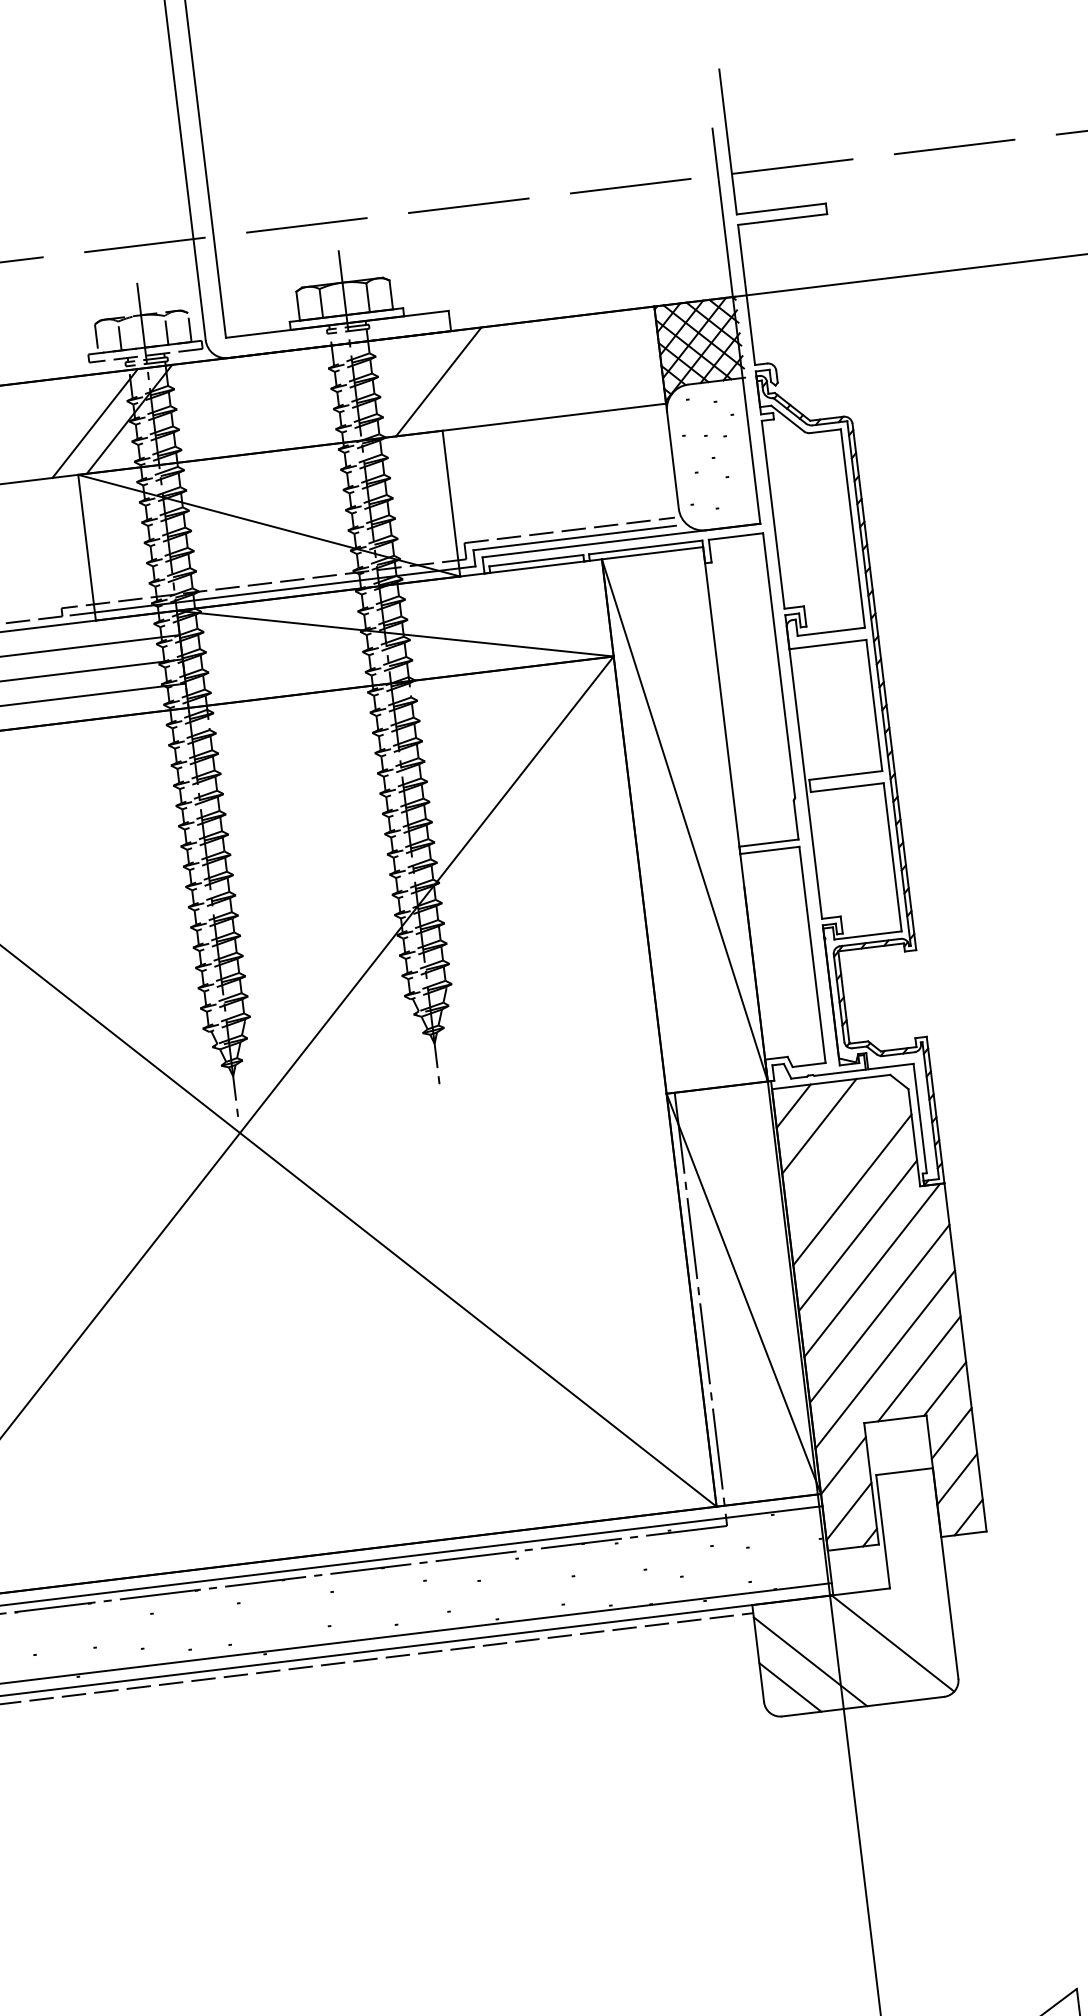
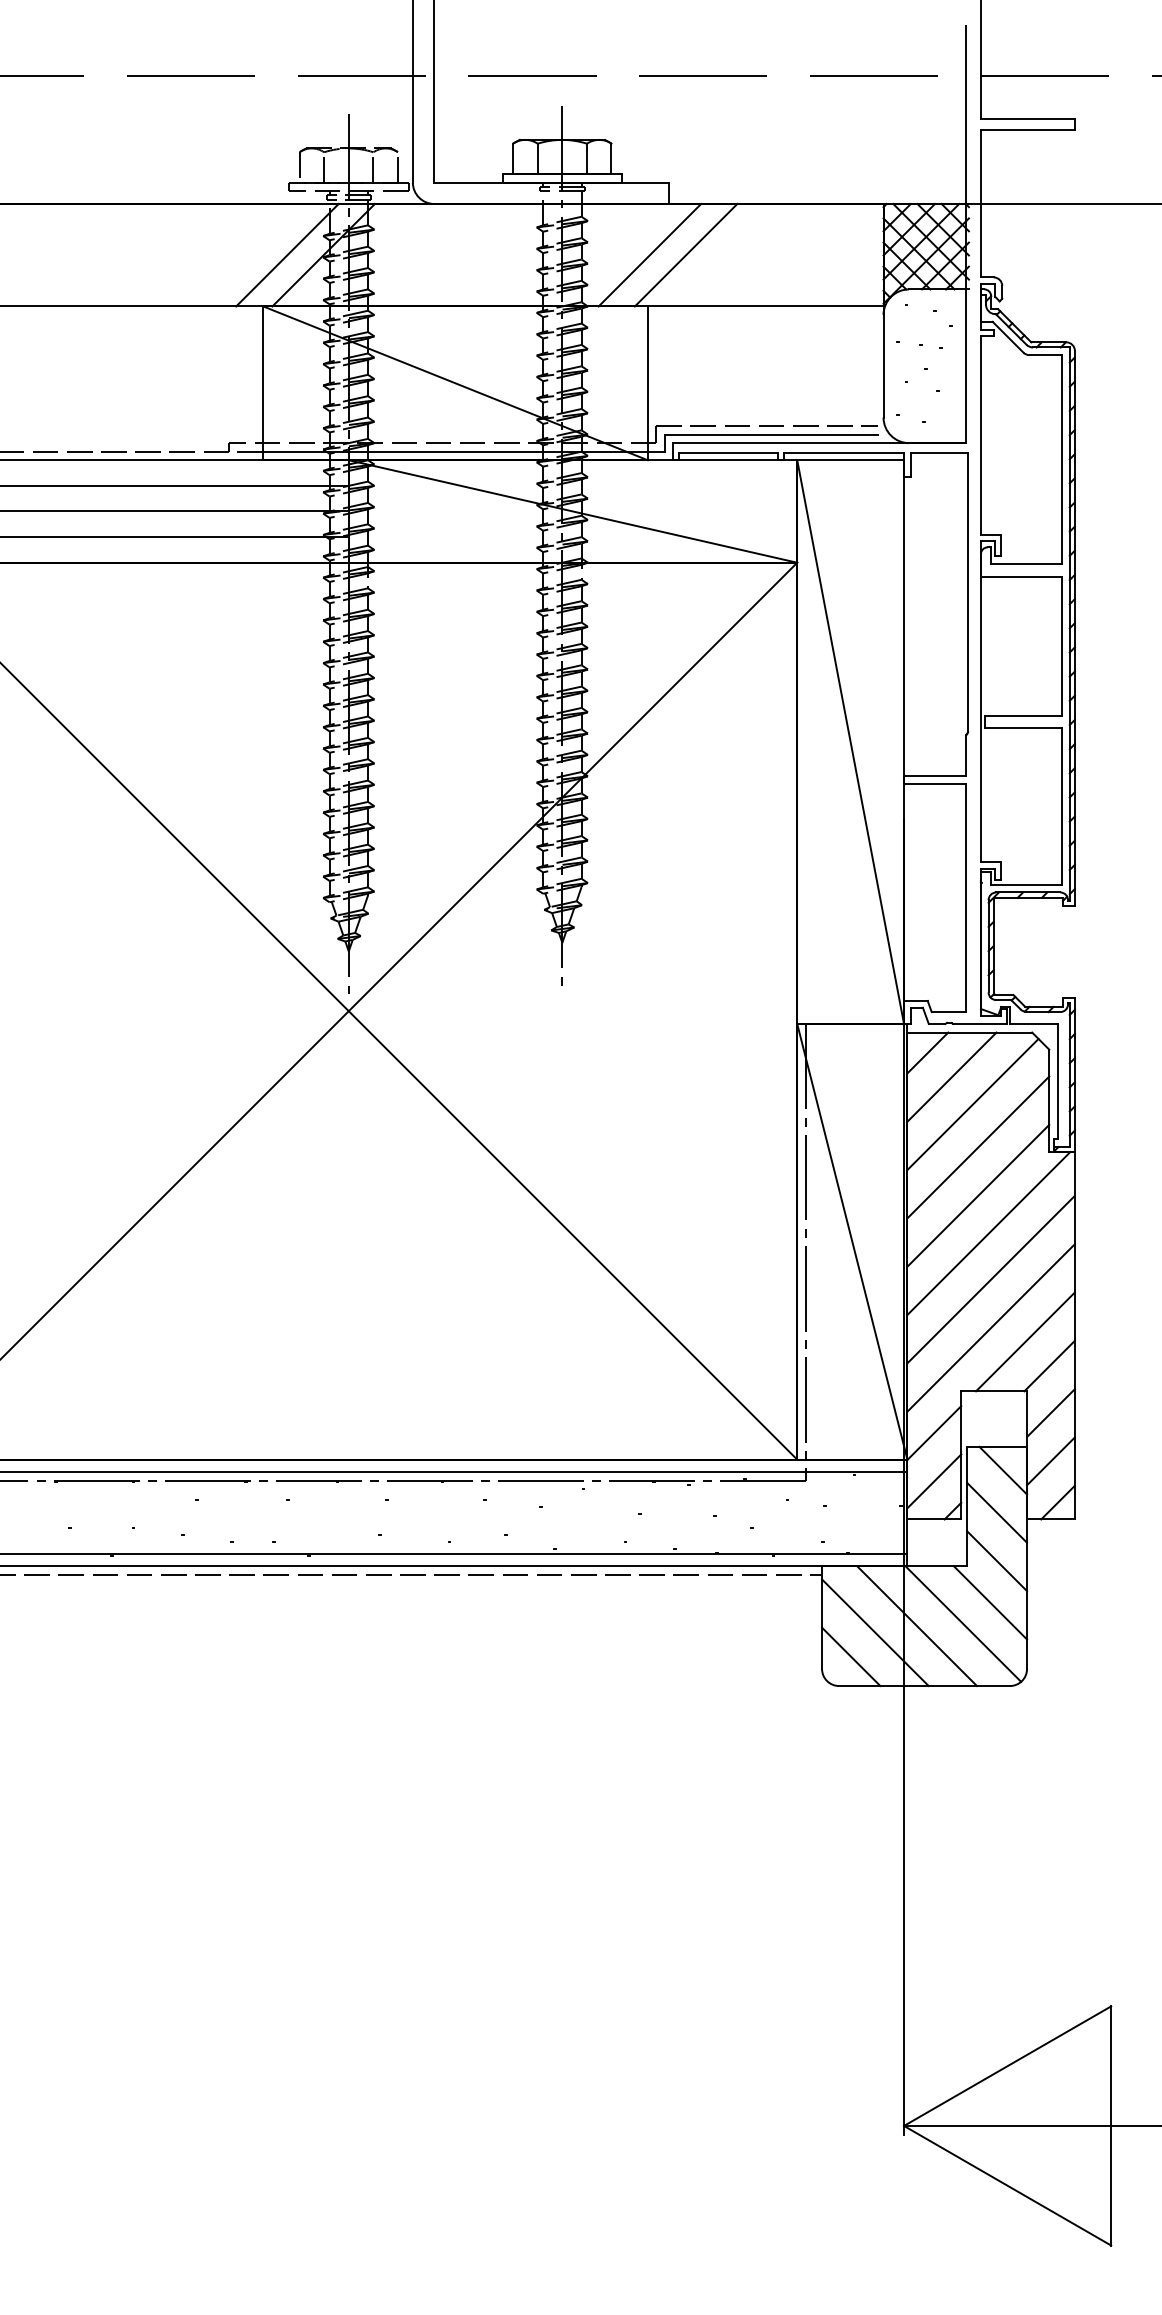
line: (472, 377) -> (685, 254), added
line: (841, 1149) -> (972, 1104), added
line: (913, 1493) -> (1003, 1470), added
line: (912, 1533) -> (997, 1512), added
line: (918, 1580) -> (997, 1561), added
line: (916, 1619) -> (990, 1602), added
line: (848, 1651) -> (916, 1626), added

